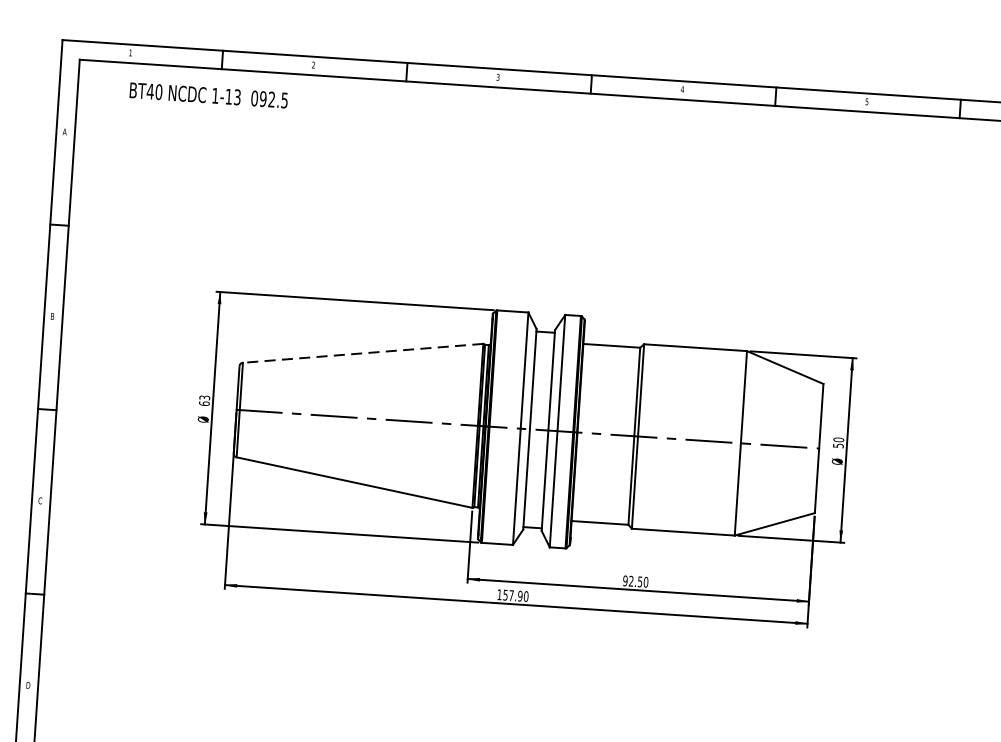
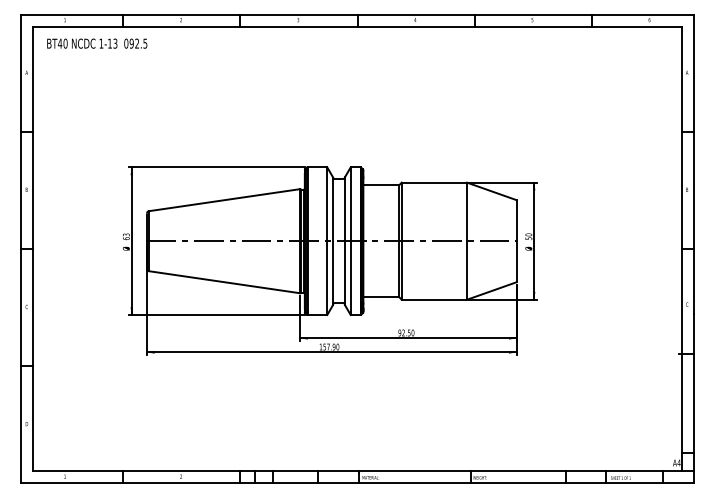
text: (209, 95) -> (97, 43), moved
line: (363, 353) -> (224, 200), dashed -> solid

